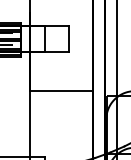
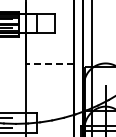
line: (61, 91) -> (49, 63), solid -> dashed

